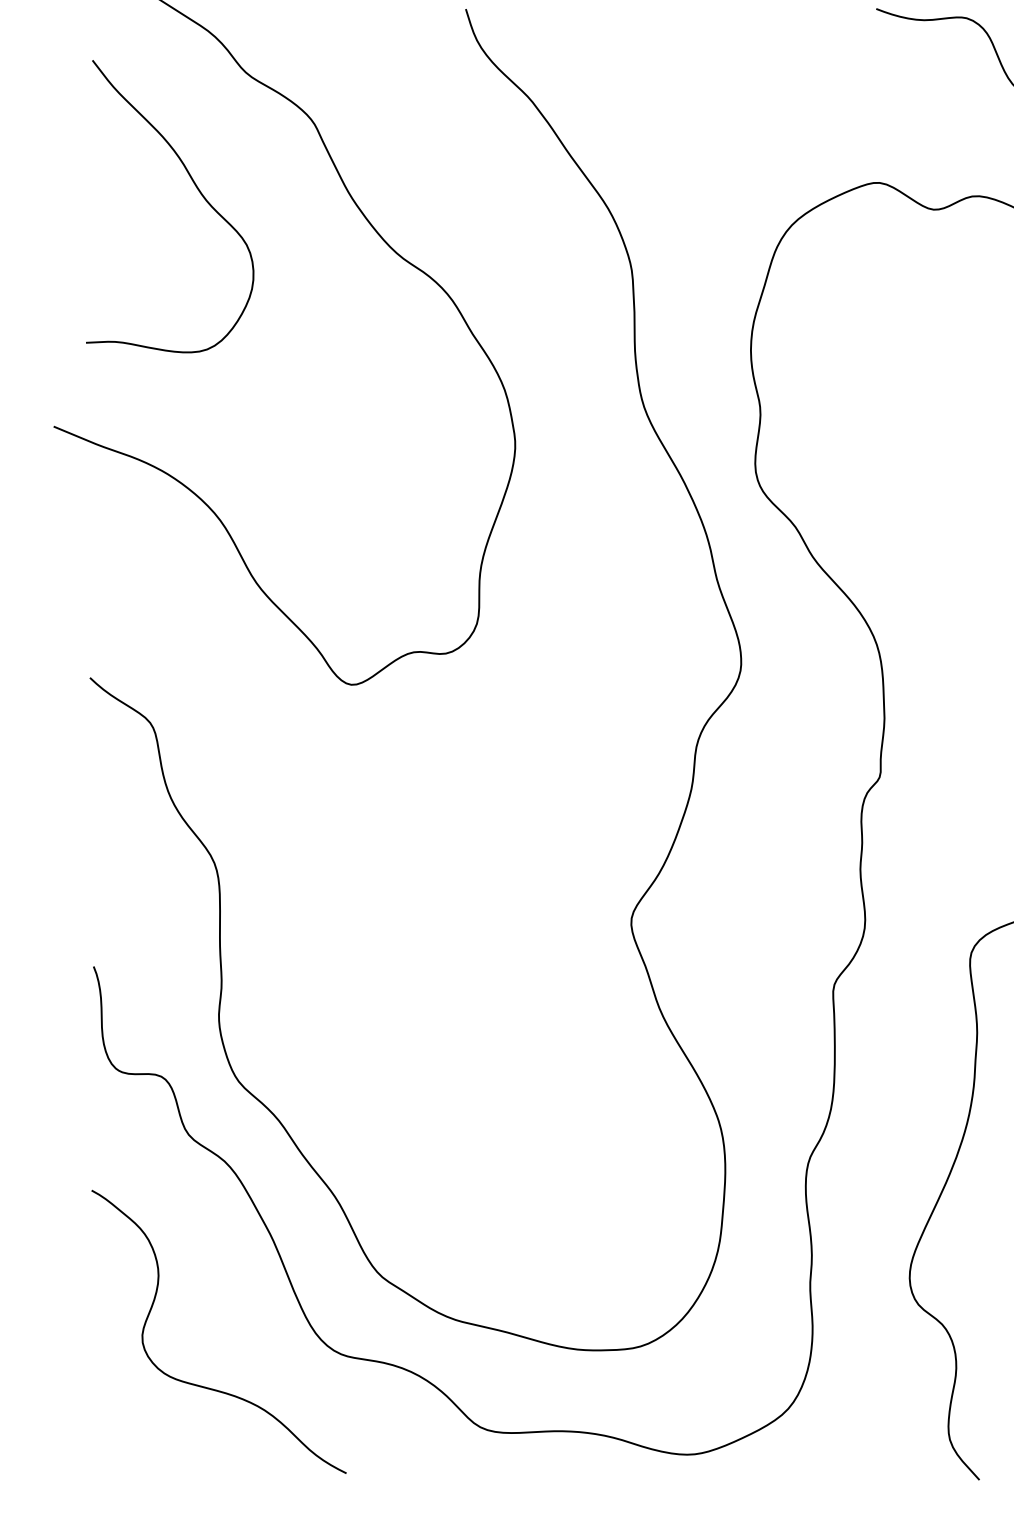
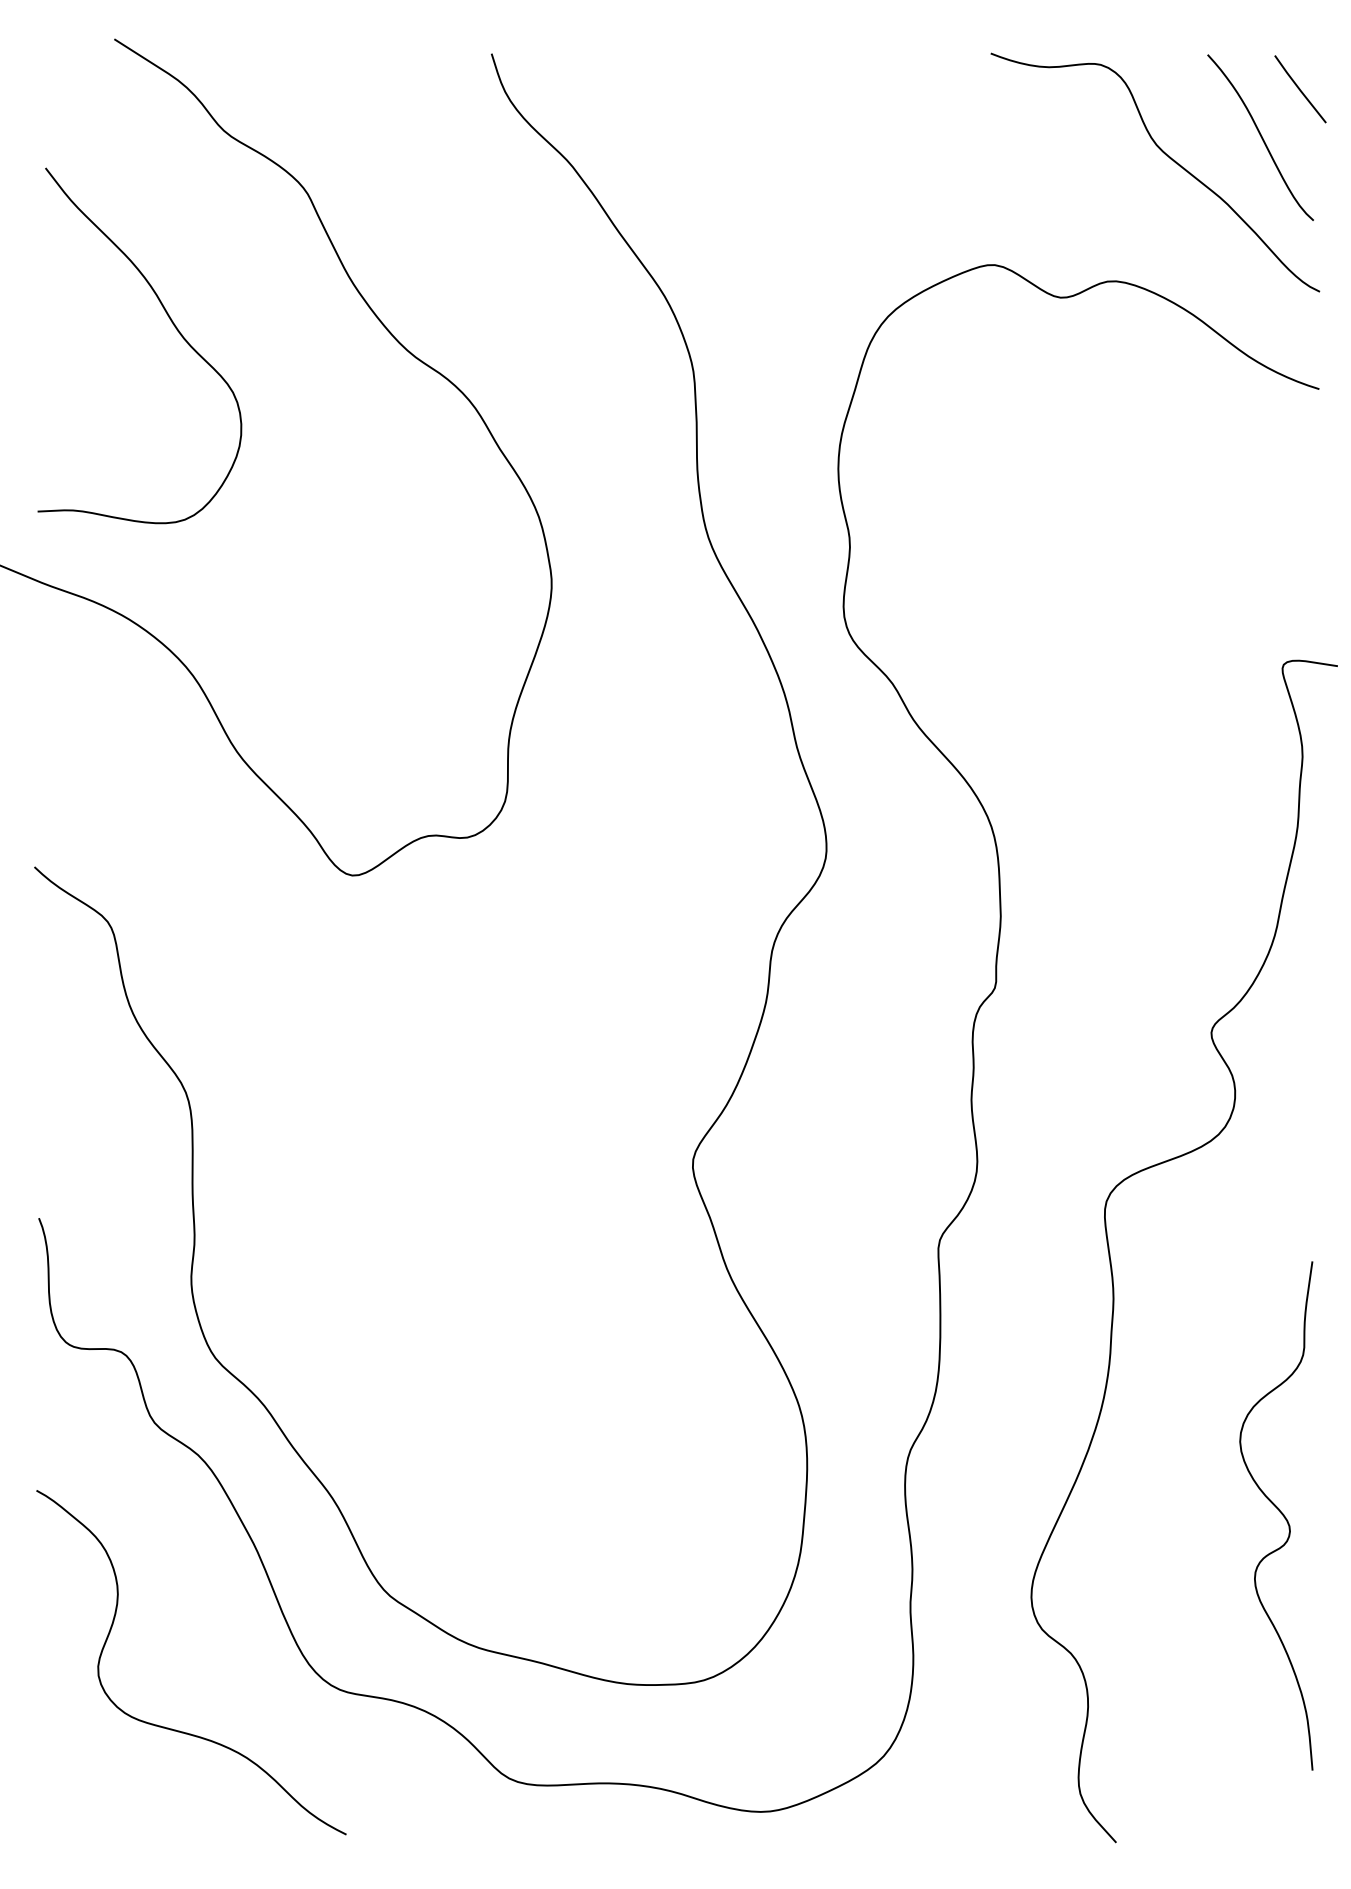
curve: (196, 187) -> (171, 322), moved

